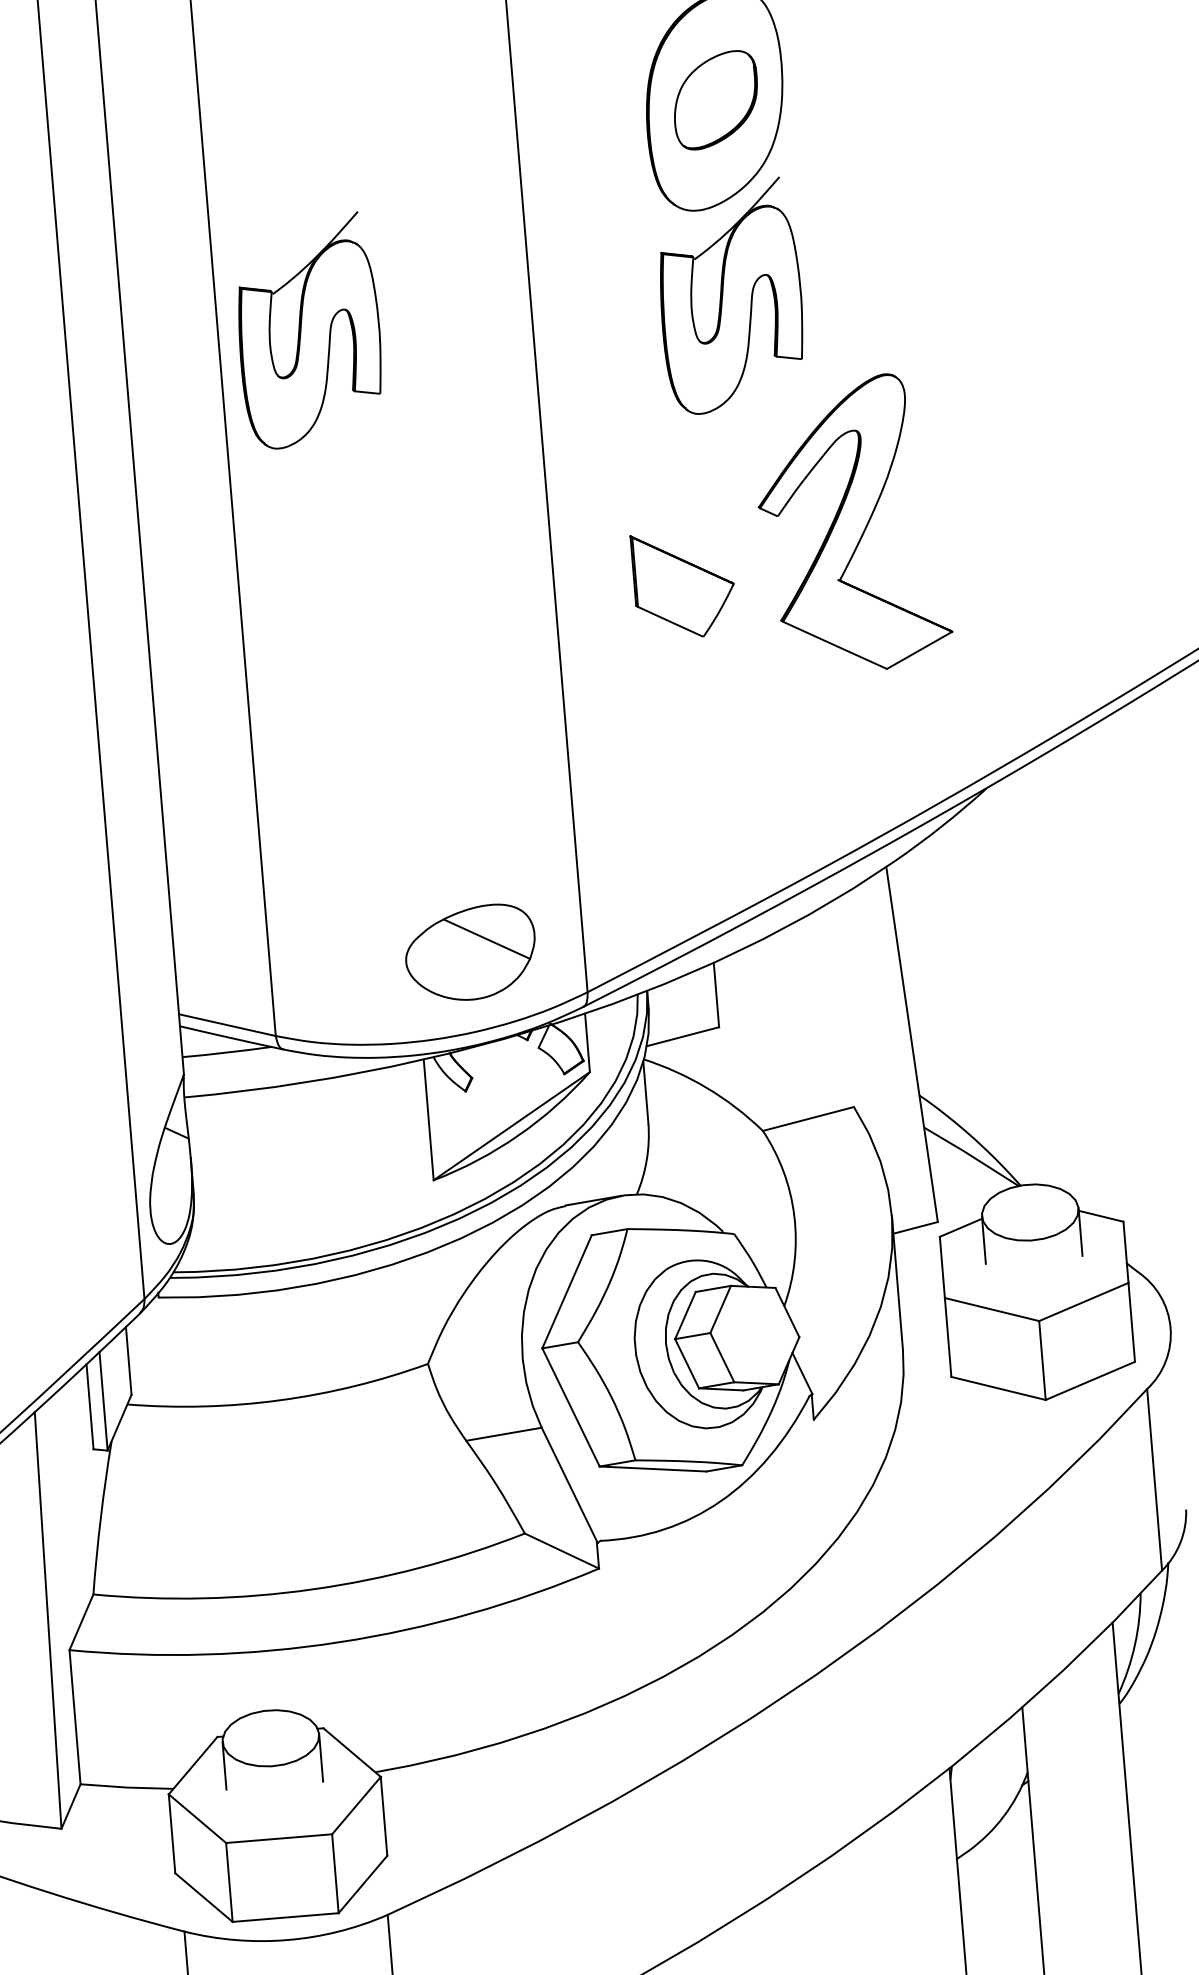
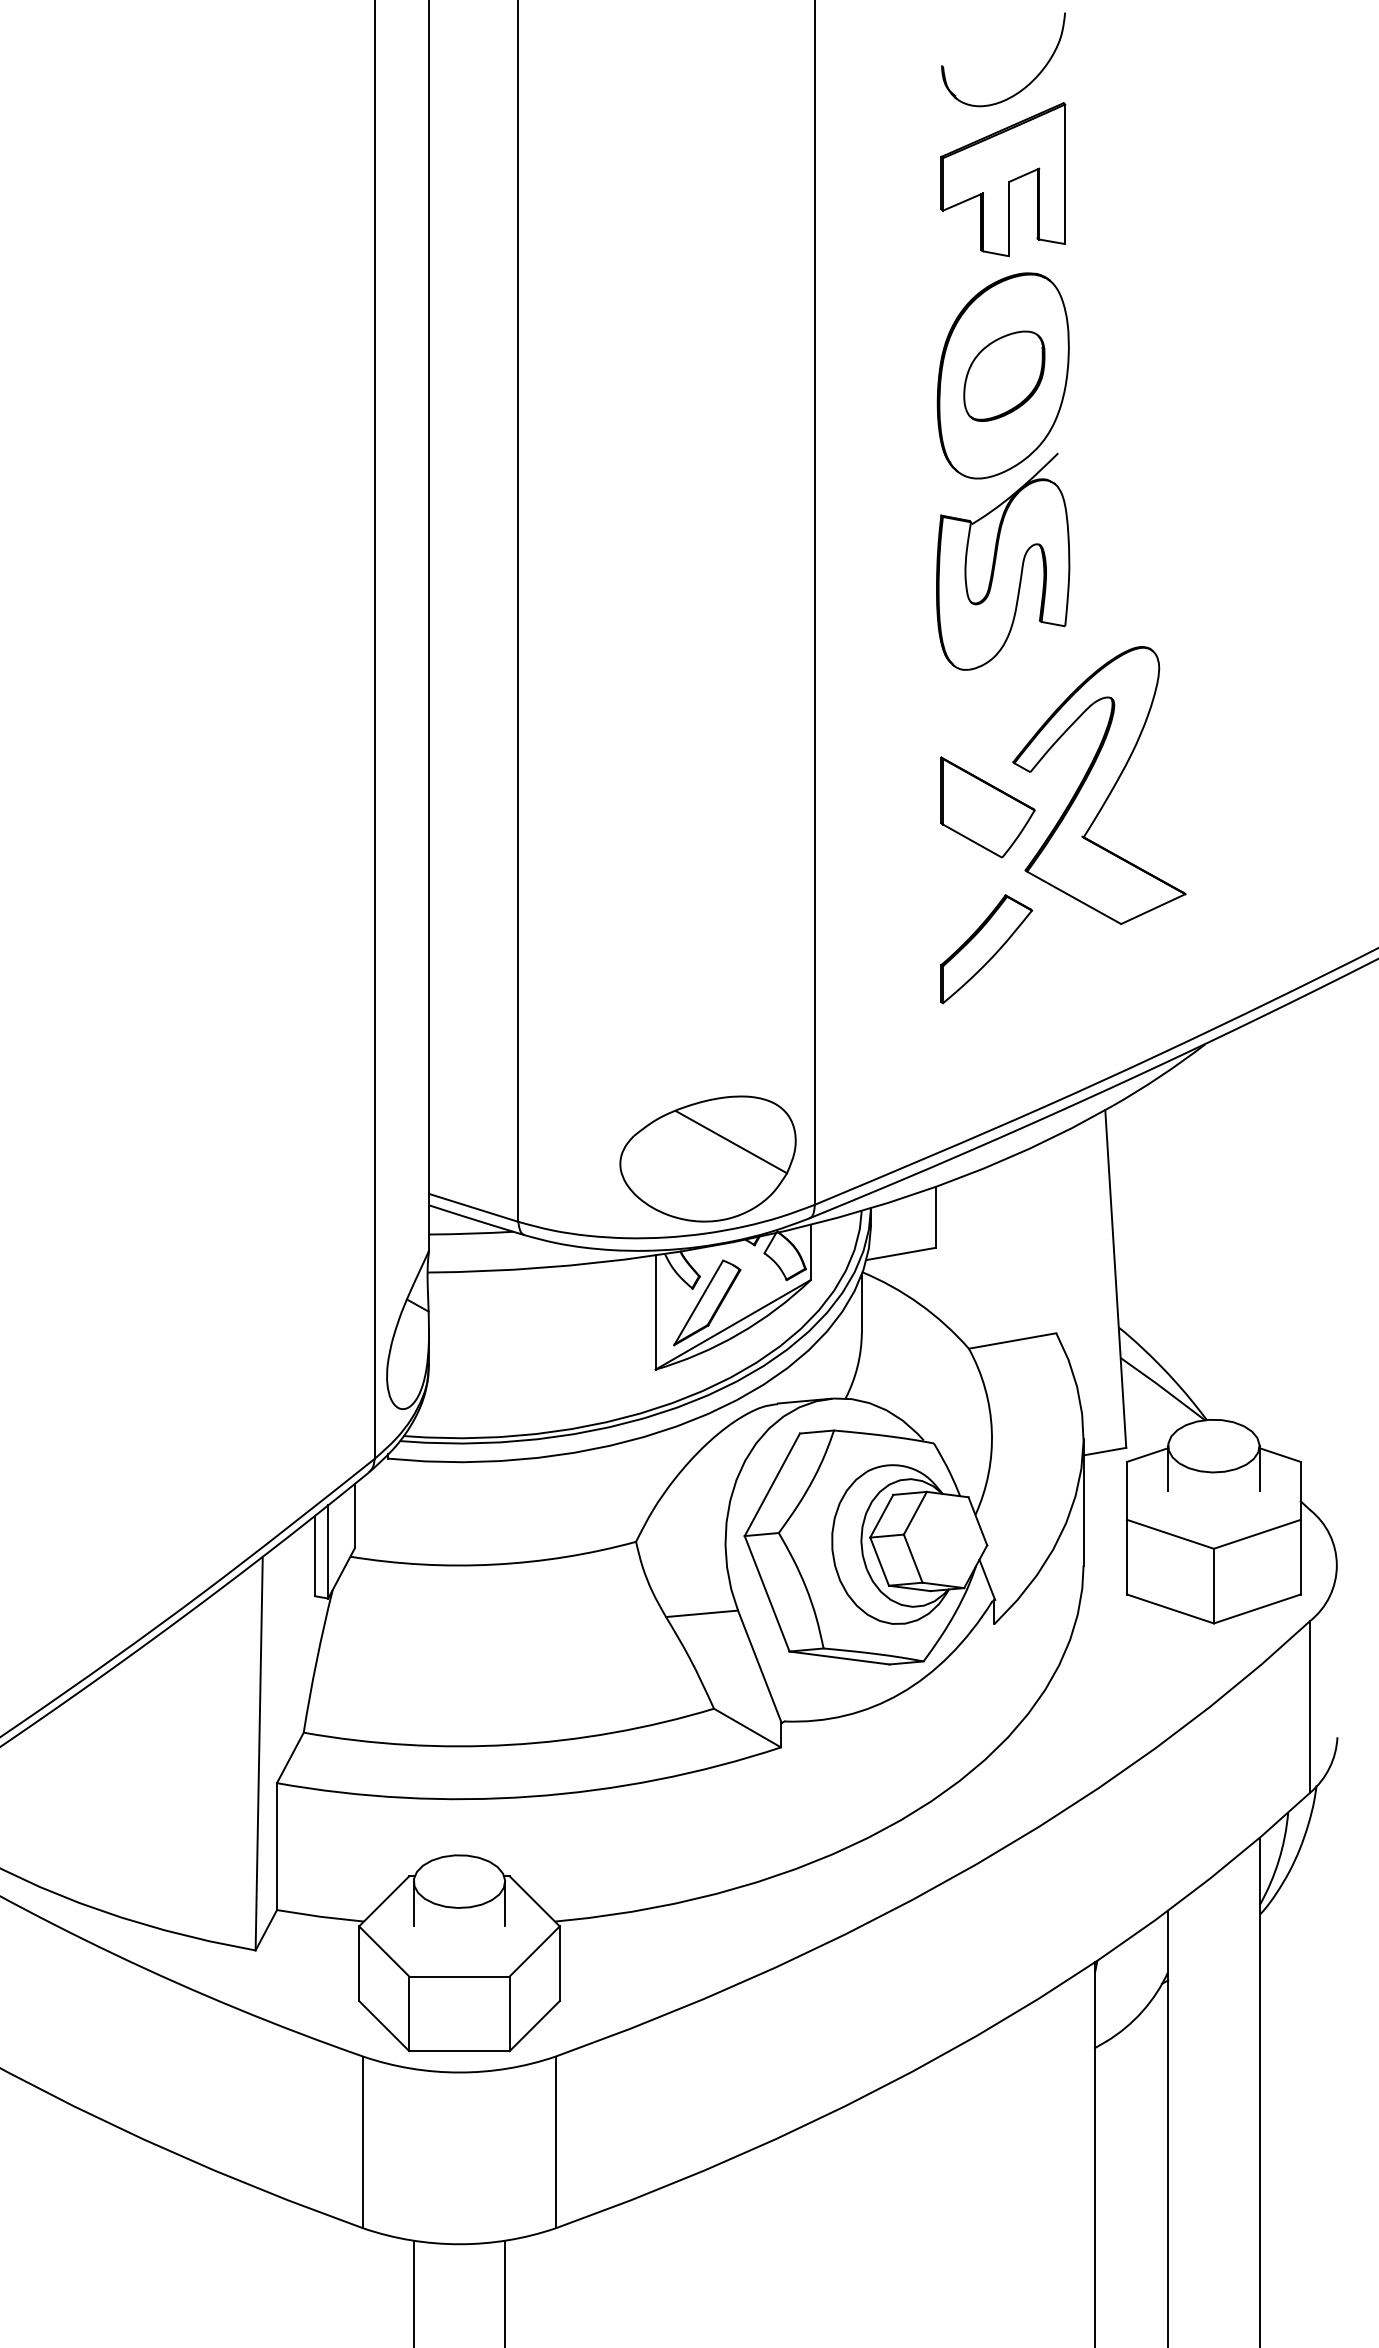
part: (309, 330) -> (604, 561), removed
part: (683, 585) -> (987, 807), moved
part: (746, 707) -> (986, 949), added
part: (470, 952) -> (707, 1158), size x1.43
part: (482, 1104) -> (707, 1302), added

